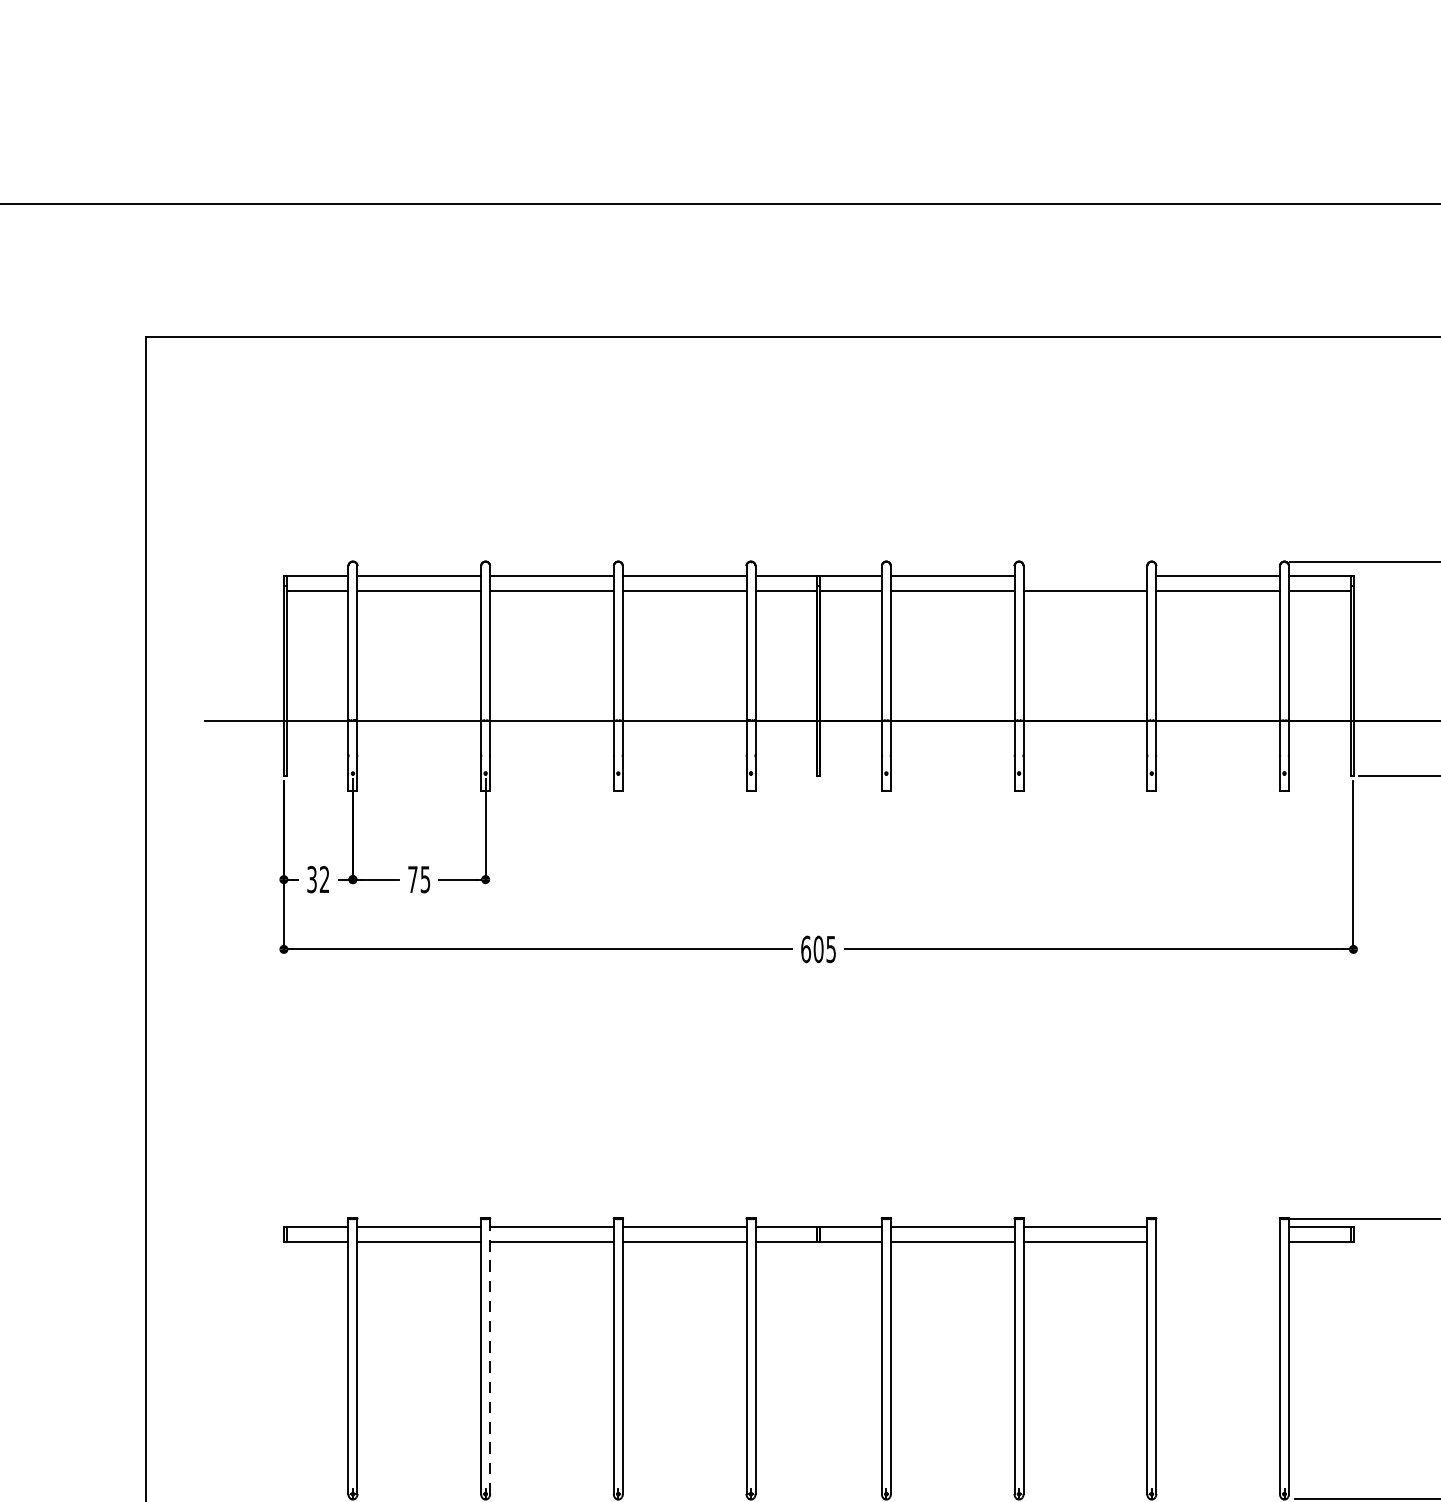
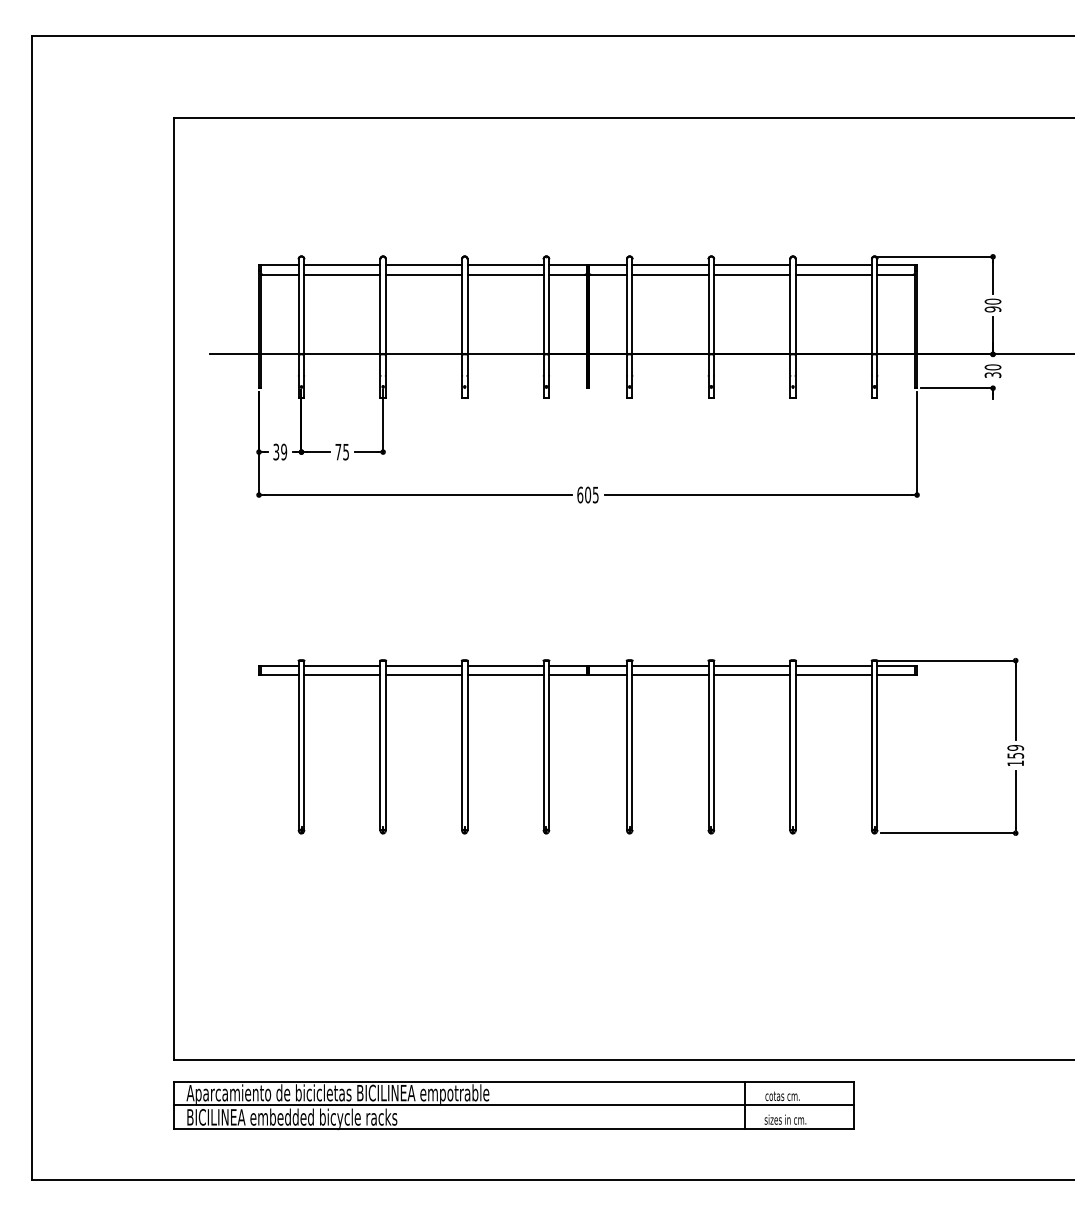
line: (1085, 576) -> (752, 265), added
text: (325, 880) -> (284, 452), 32 -> 39
line: (1217, 1226) -> (833, 665), added
line: (1217, 1242) -> (833, 675), added
line: (489, 1356) -> (385, 745), dashed -> solid

